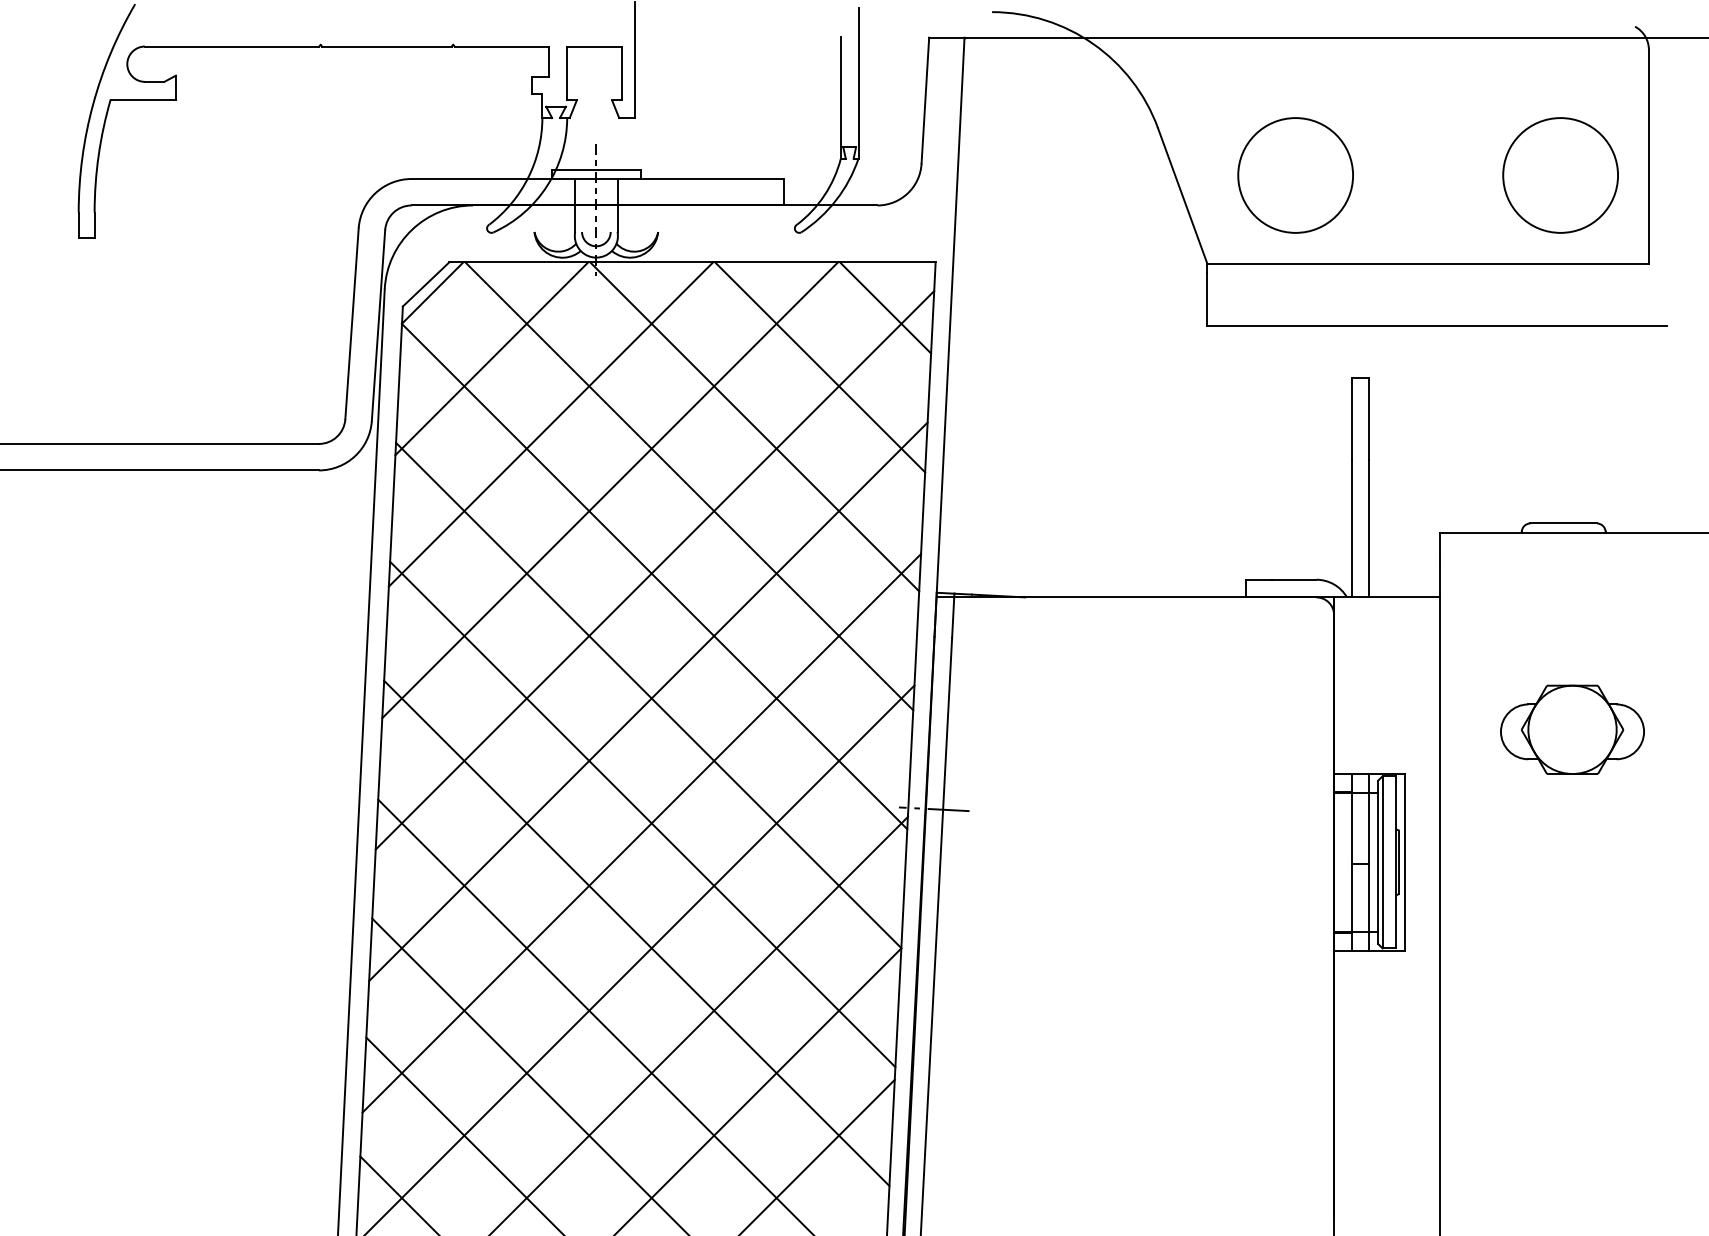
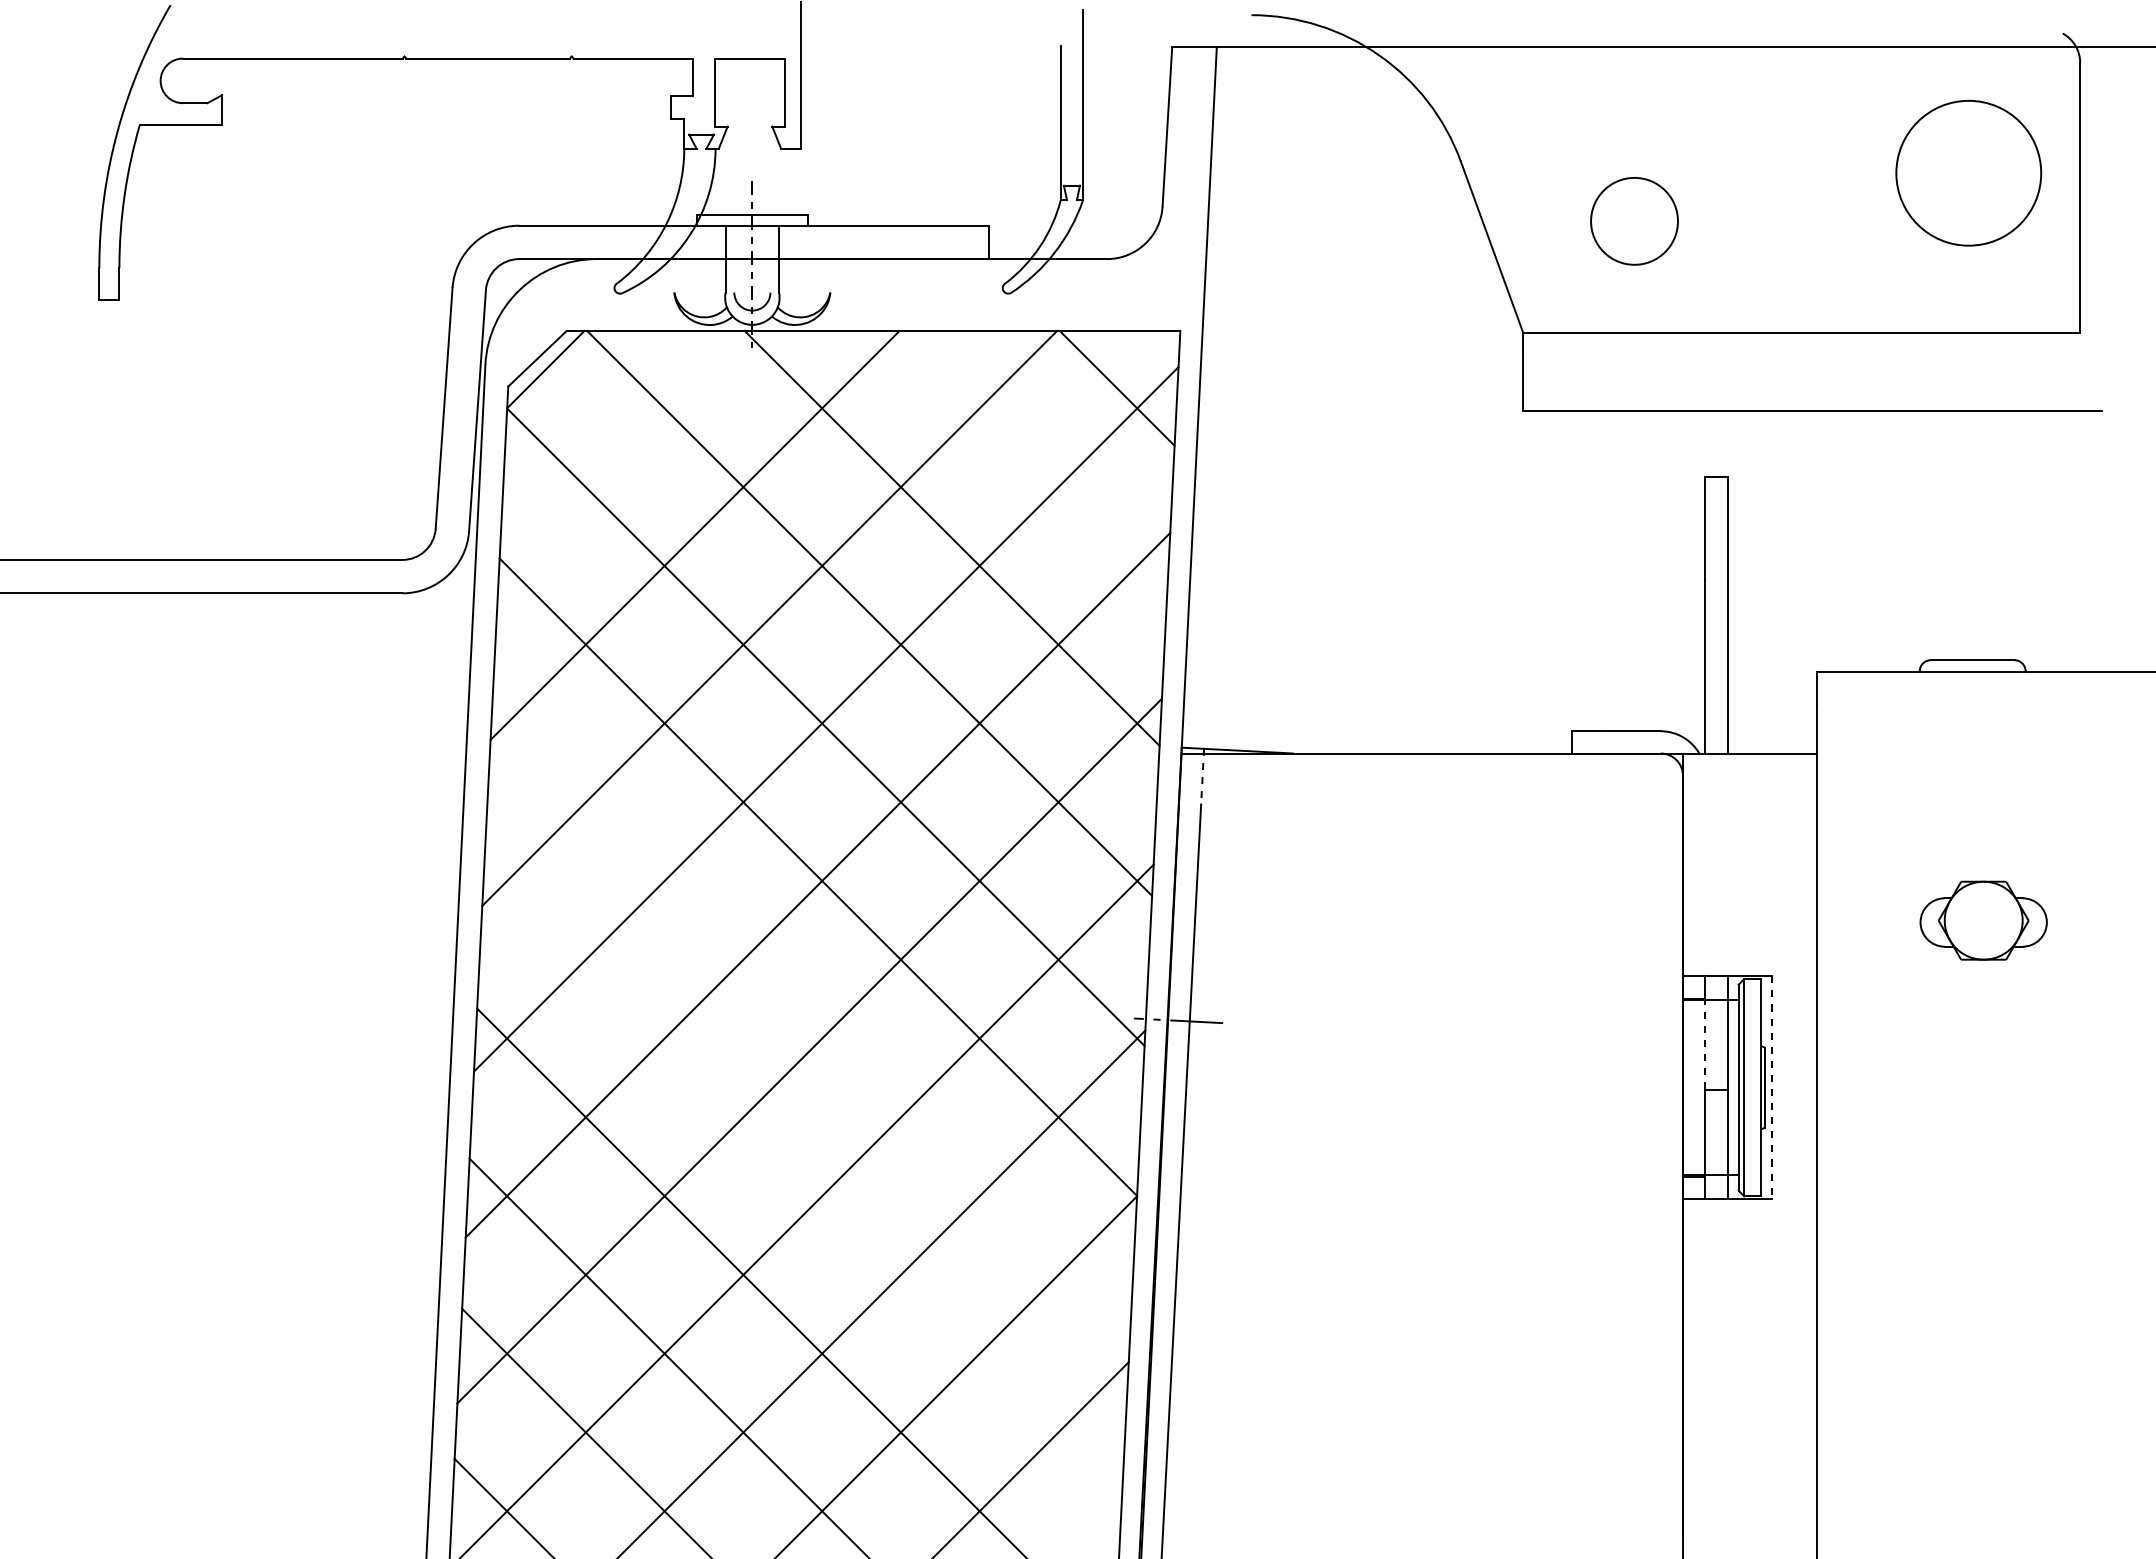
circle: (1295, 175) -> (1634, 221), size x0.6
circle: (1560, 175) -> (1968, 173), moved
line: (491, 358) -> (620, 452), removed
line: (820, 366) -> (1034, 462), removed
line: (953, 615) -> (1202, 776), solid -> dashed
part: (1572, 729) -> (1983, 920), size x0.7
line: (642, 814) -> (810, 1027), removed
line: (1351, 827) -> (1705, 1043), solid -> dashed
line: (1405, 862) -> (1772, 1088), solid -> dashed
line: (636, 933) -> (803, 1177), removed

